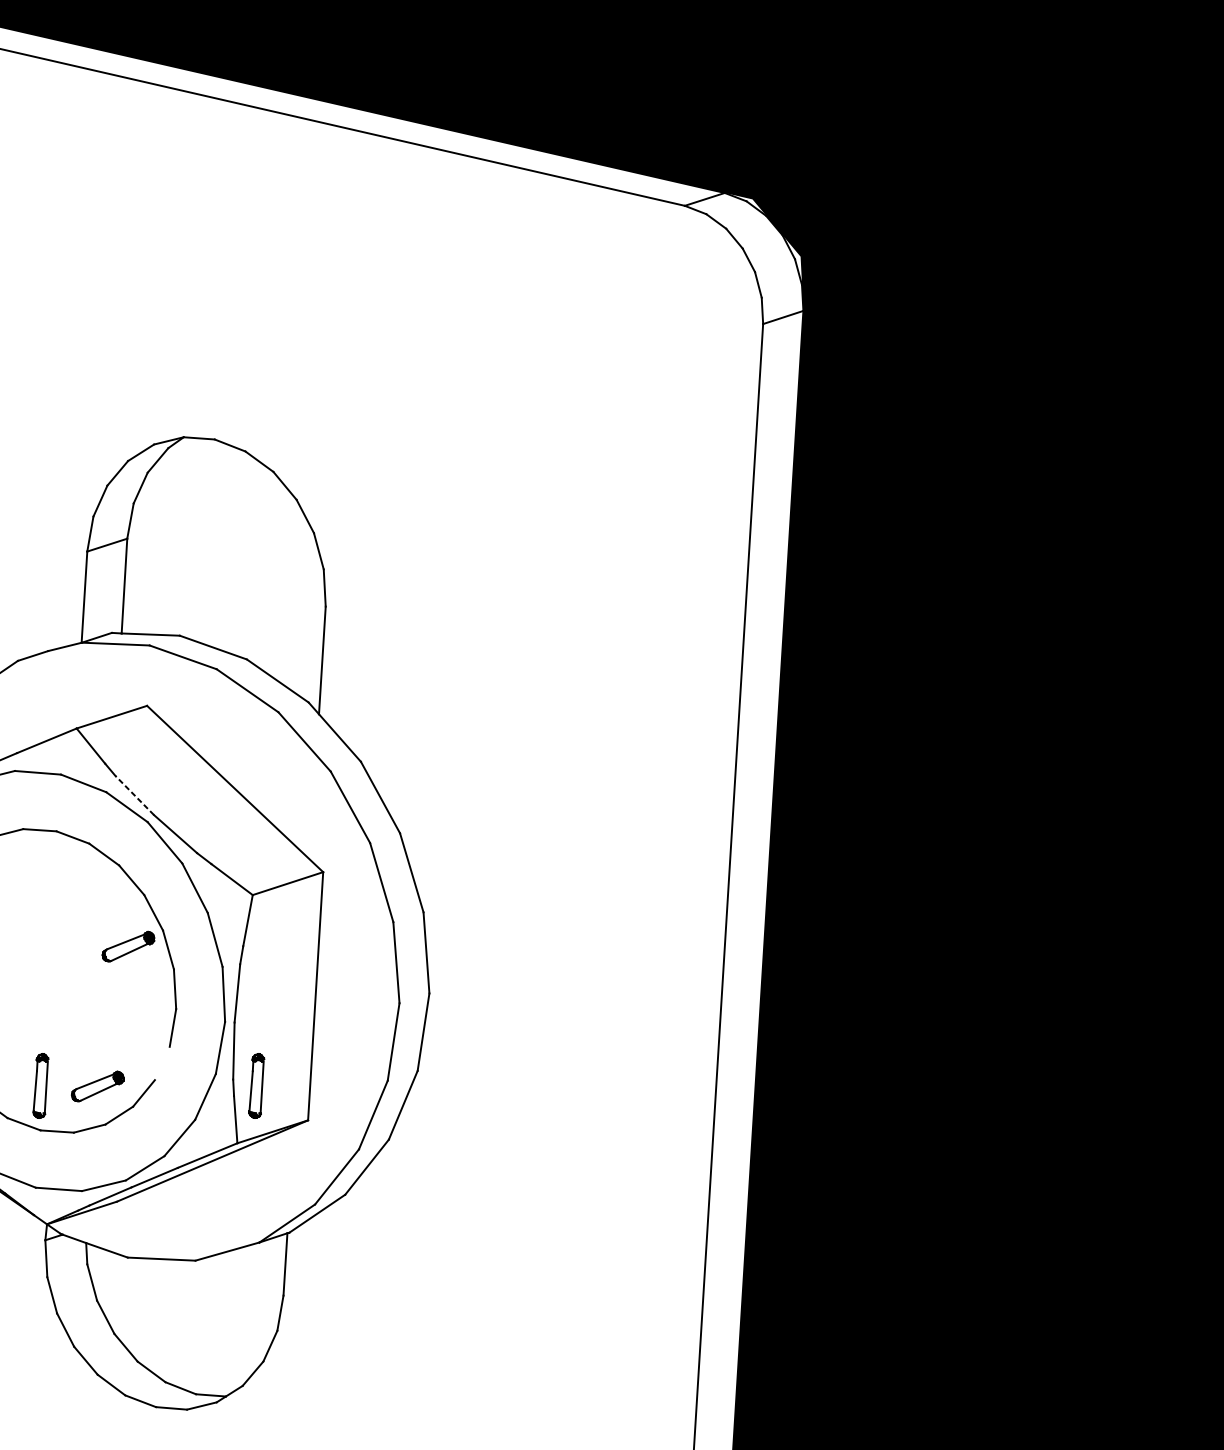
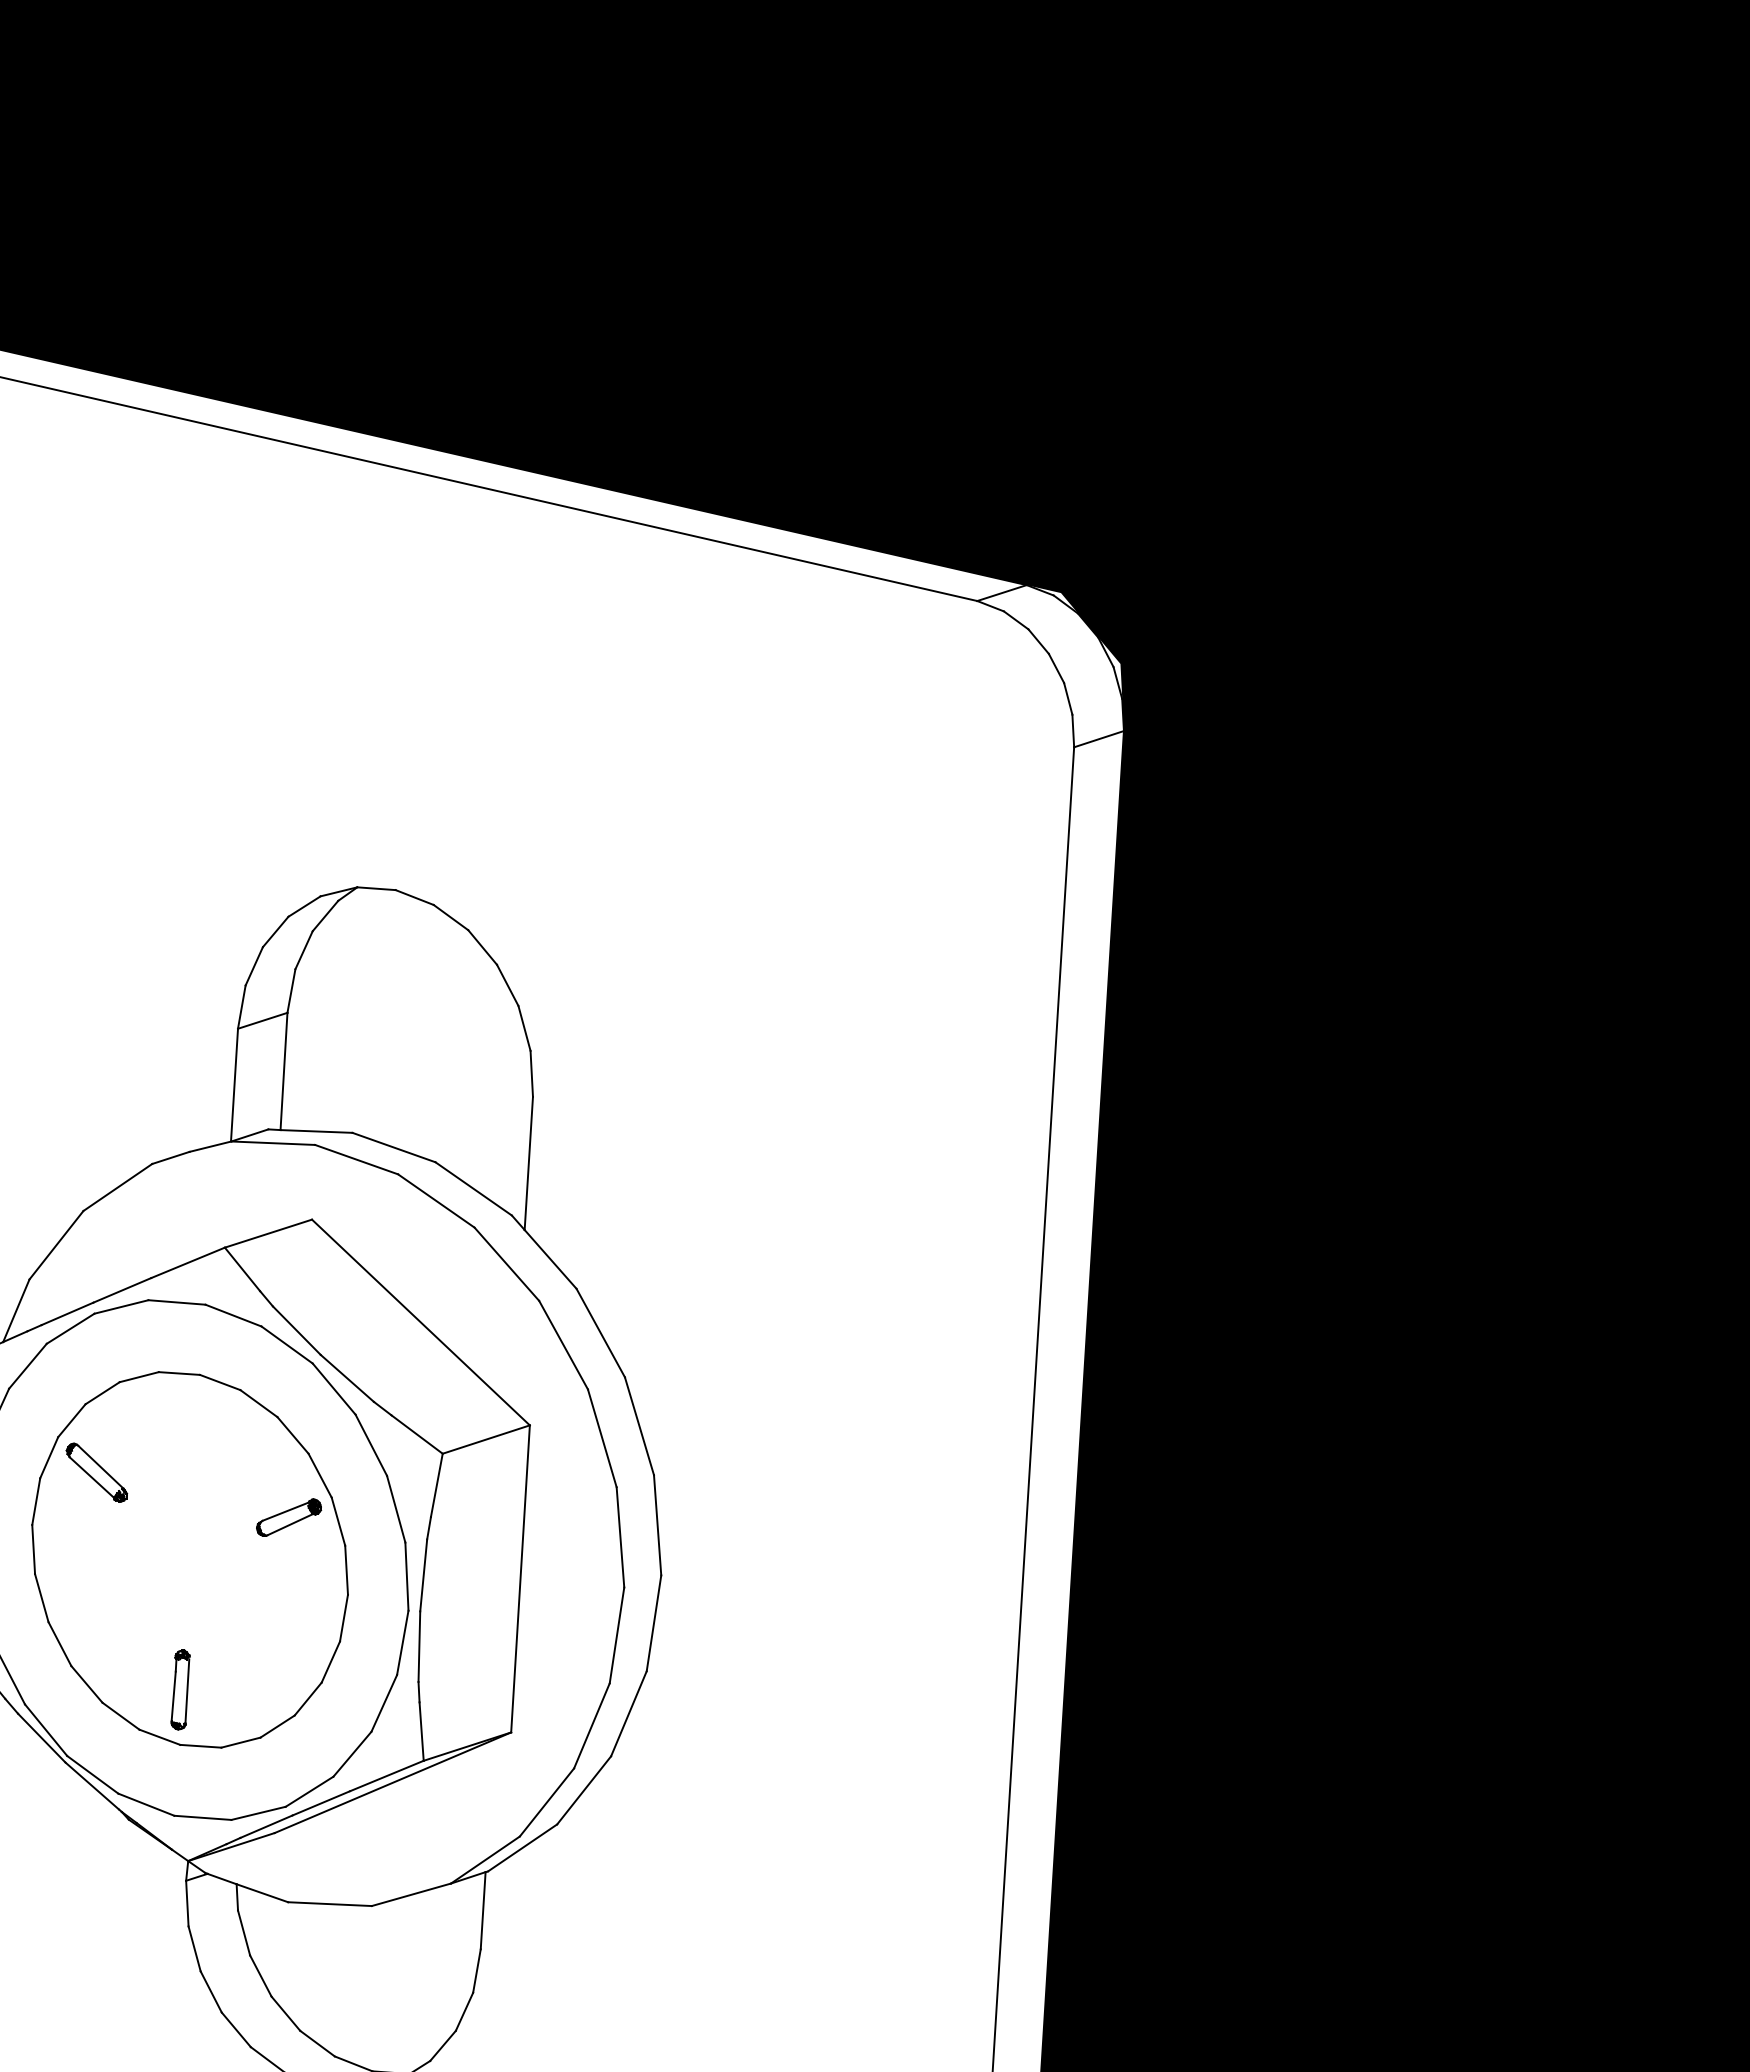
line: (134, 795) -> (296, 1330), dashed -> solid
line: (162, 1063) -> (330, 1661), added
part: (256, 1085) -> (447, 1689), removed
part: (98, 1086) -> (251, 1690), removed

